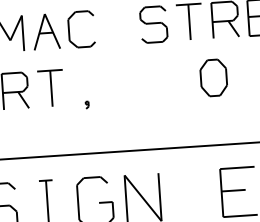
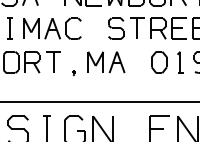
part: (214, 78) -> (159, 62), moved
part: (141, 82) -> (106, 62), added

